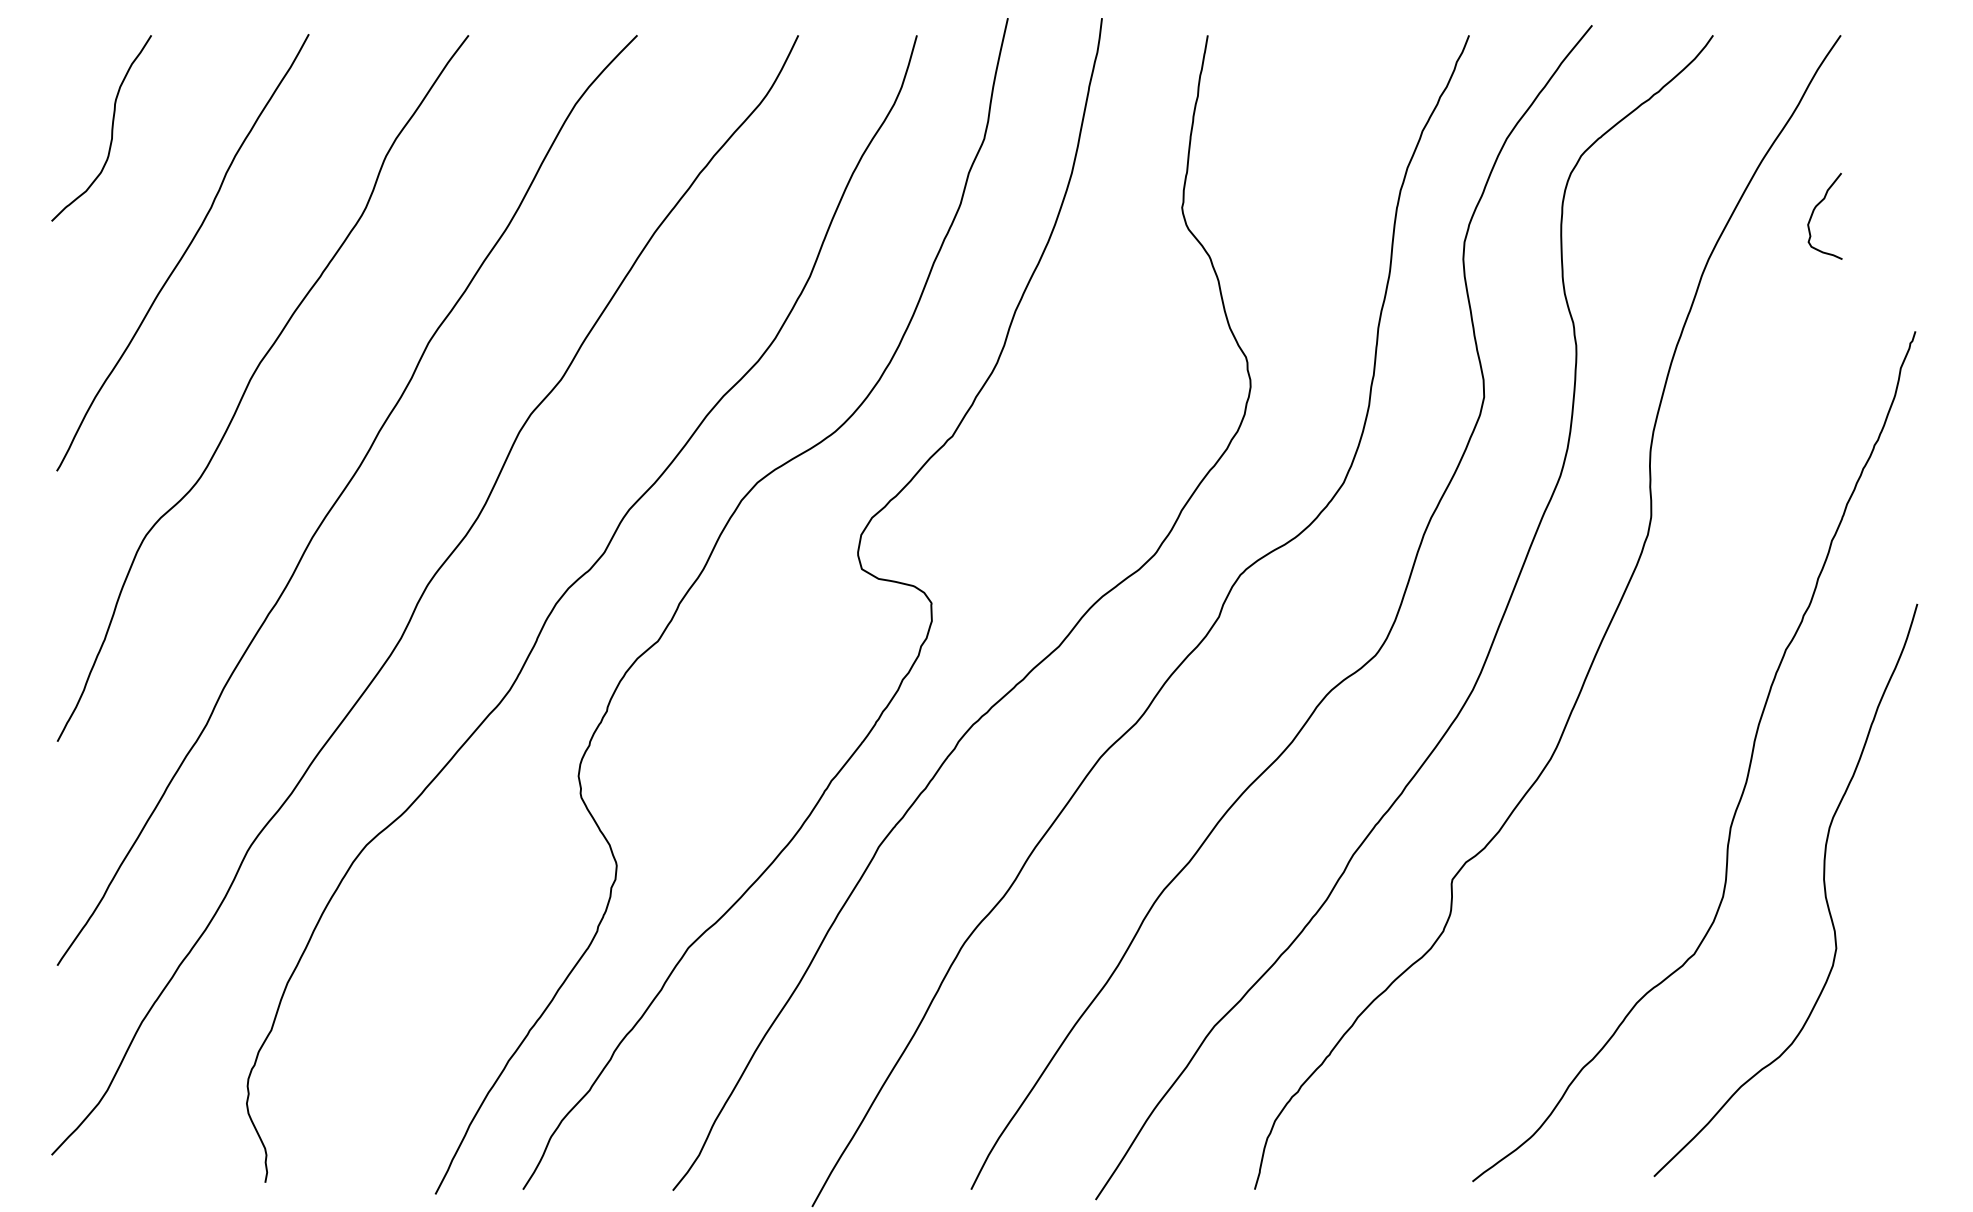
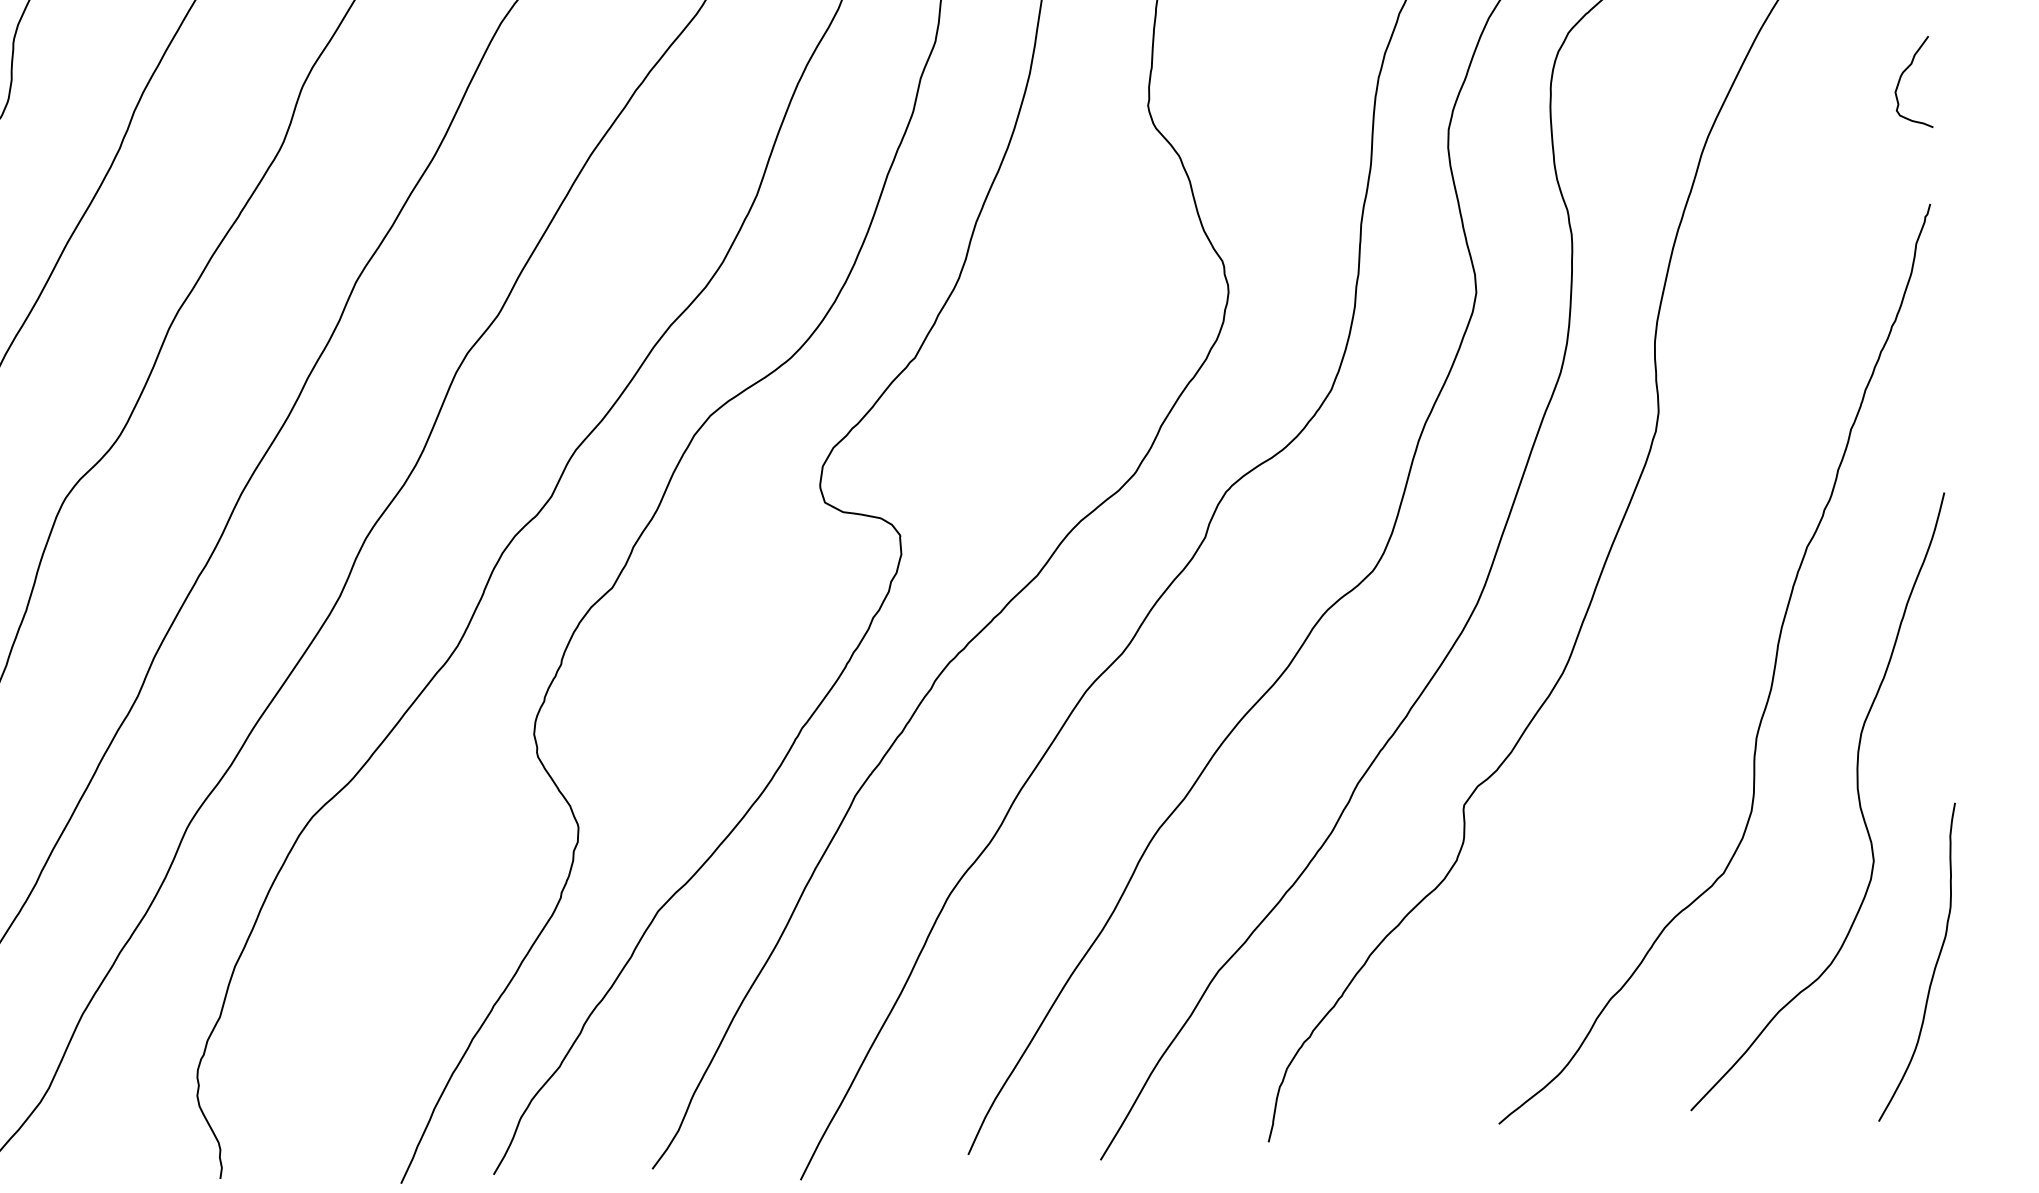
curve: (1814, 211) -> (1901, 78), moved
curve: (1889, 1049) -> (1934, 965), added

